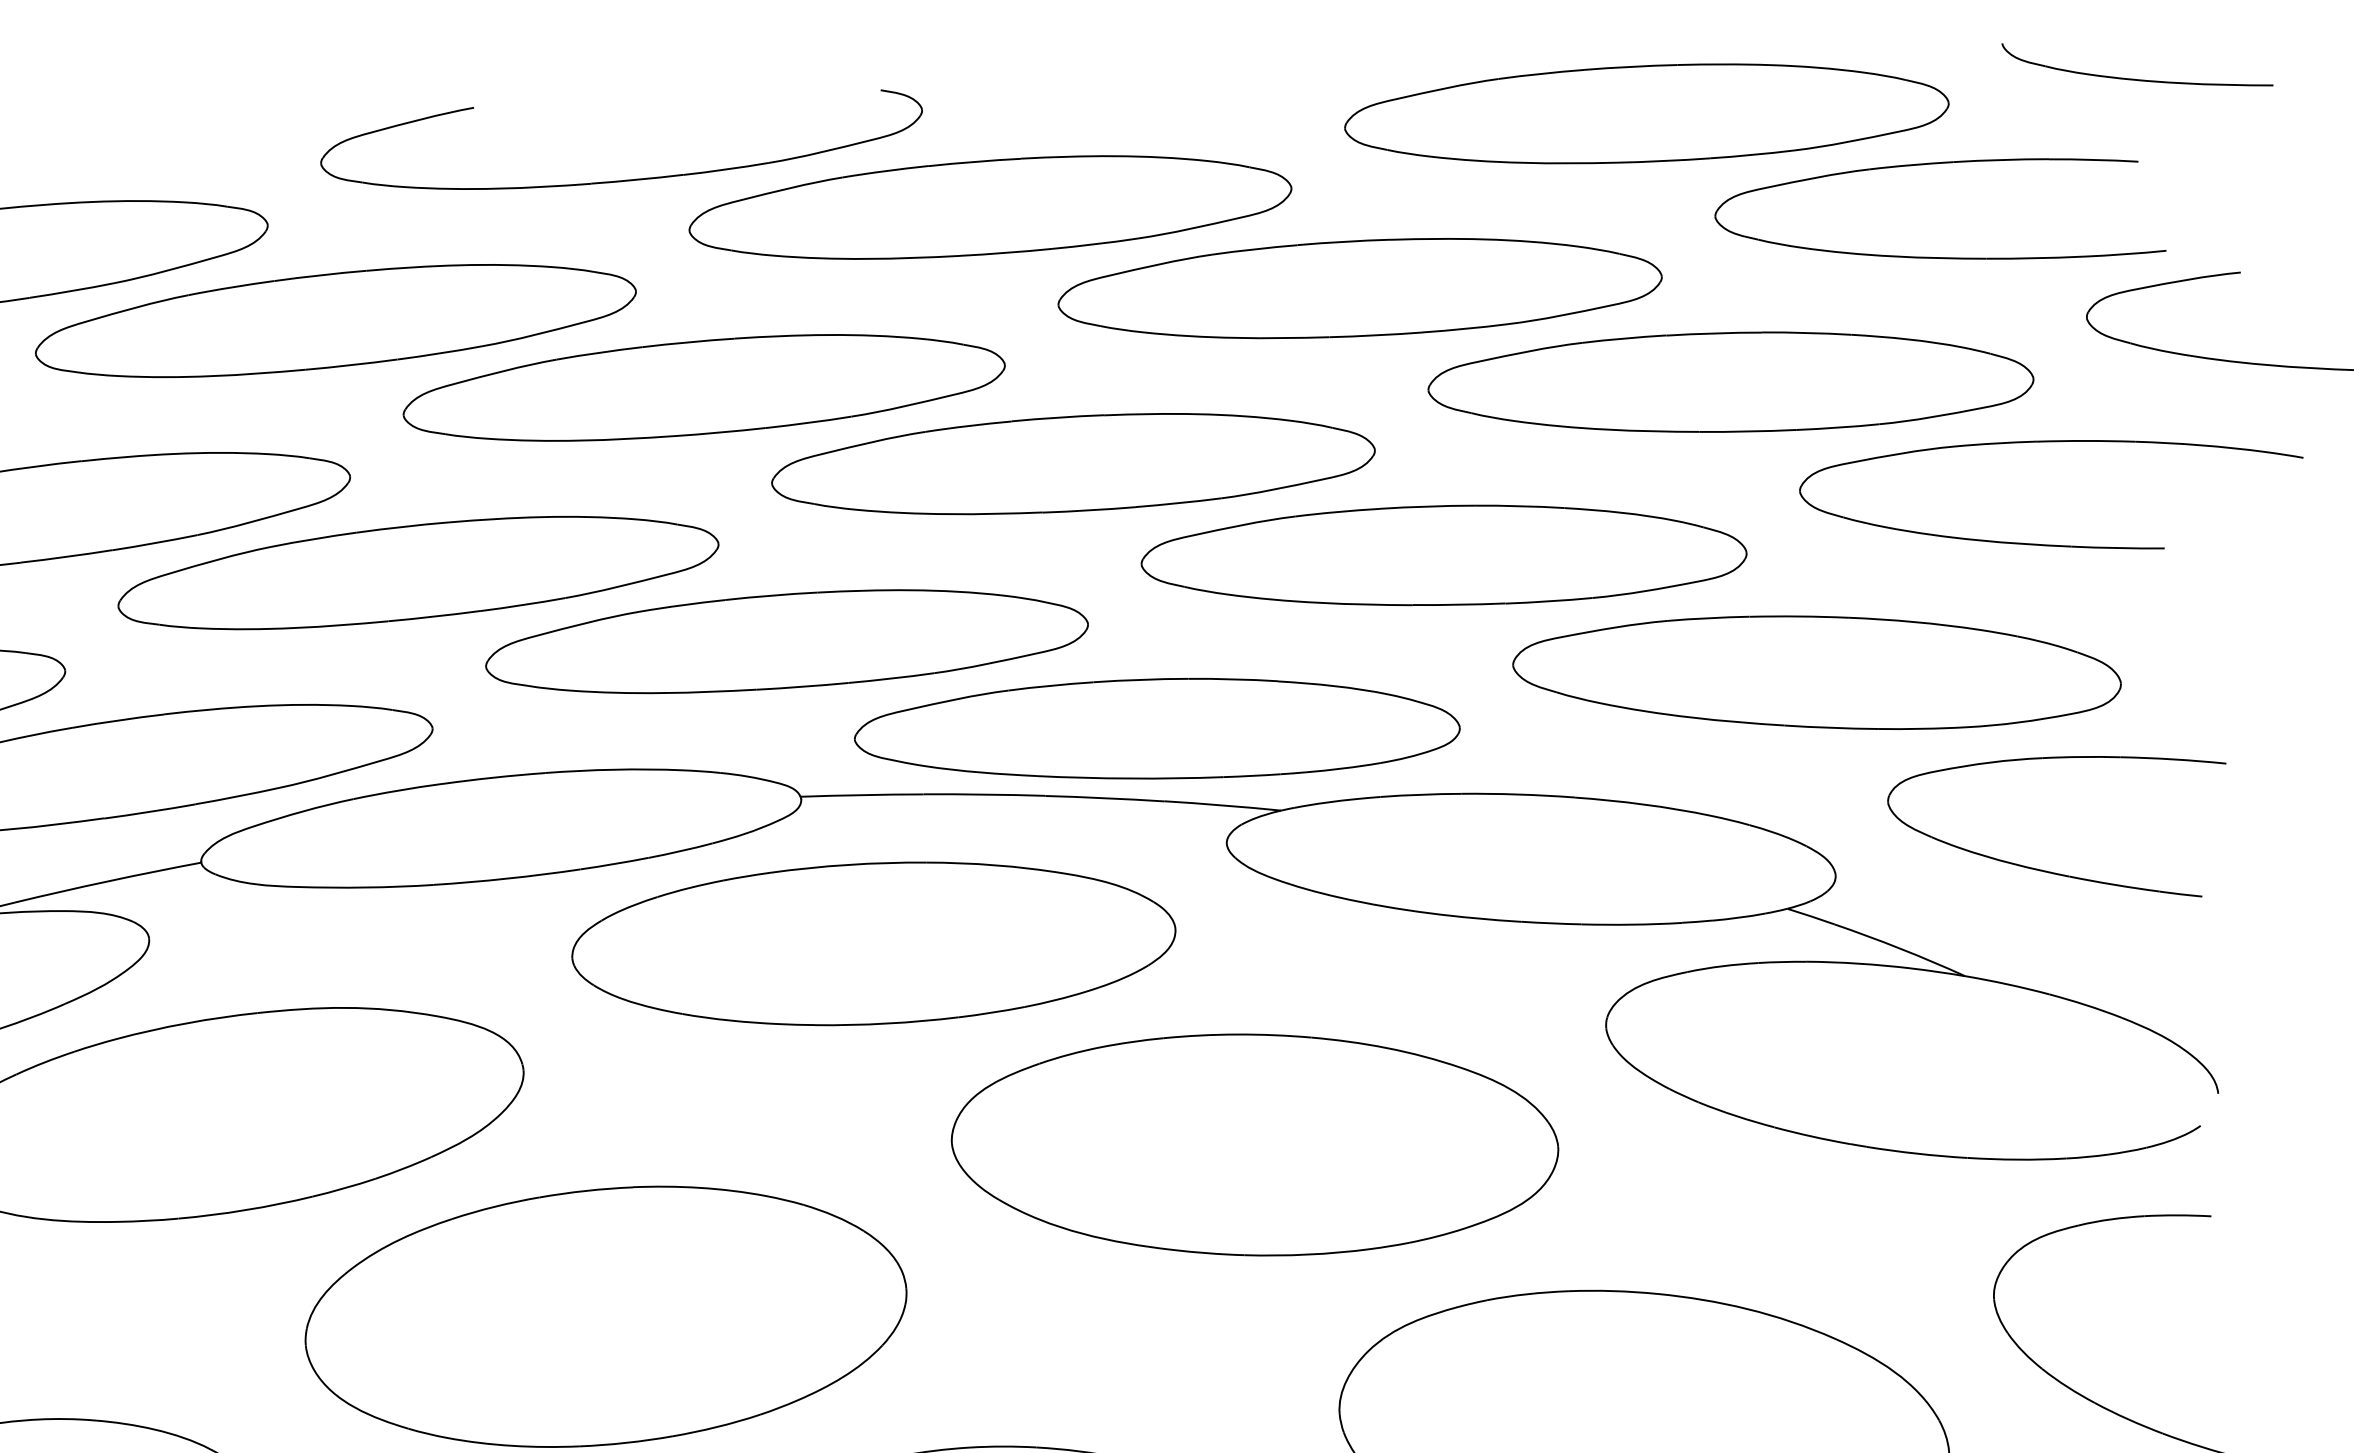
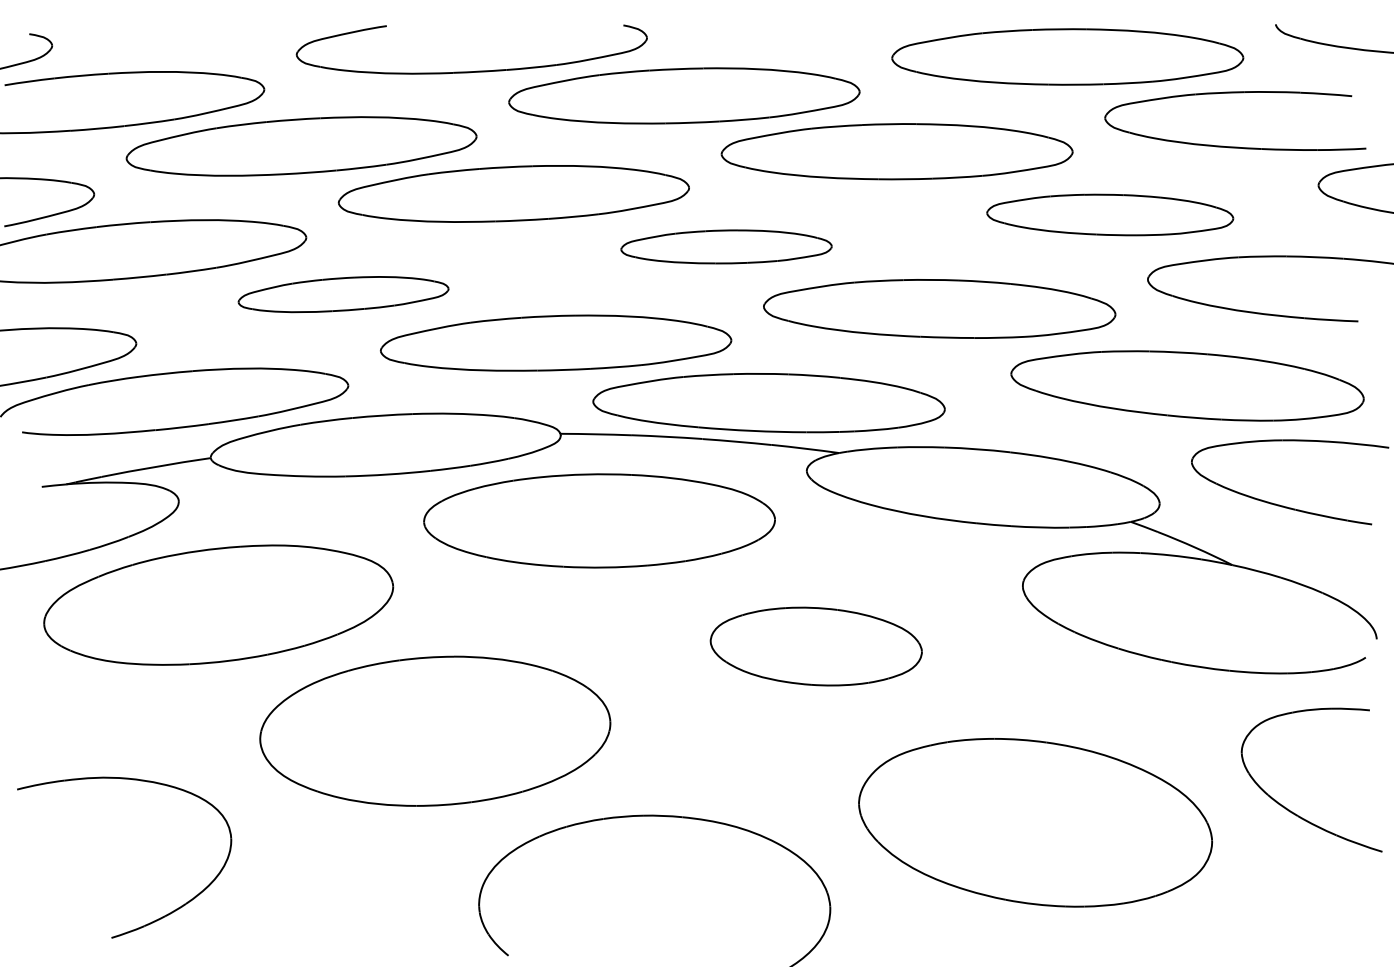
part: (1729, 381) -> (1109, 214), size x0.7
part: (1073, 463) -> (726, 246), size x0.6
part: (418, 572) -> (343, 294), size x0.6
part: (1816, 672) -> (1187, 385), moved
part: (1255, 1144) -> (816, 646), size x0.6

